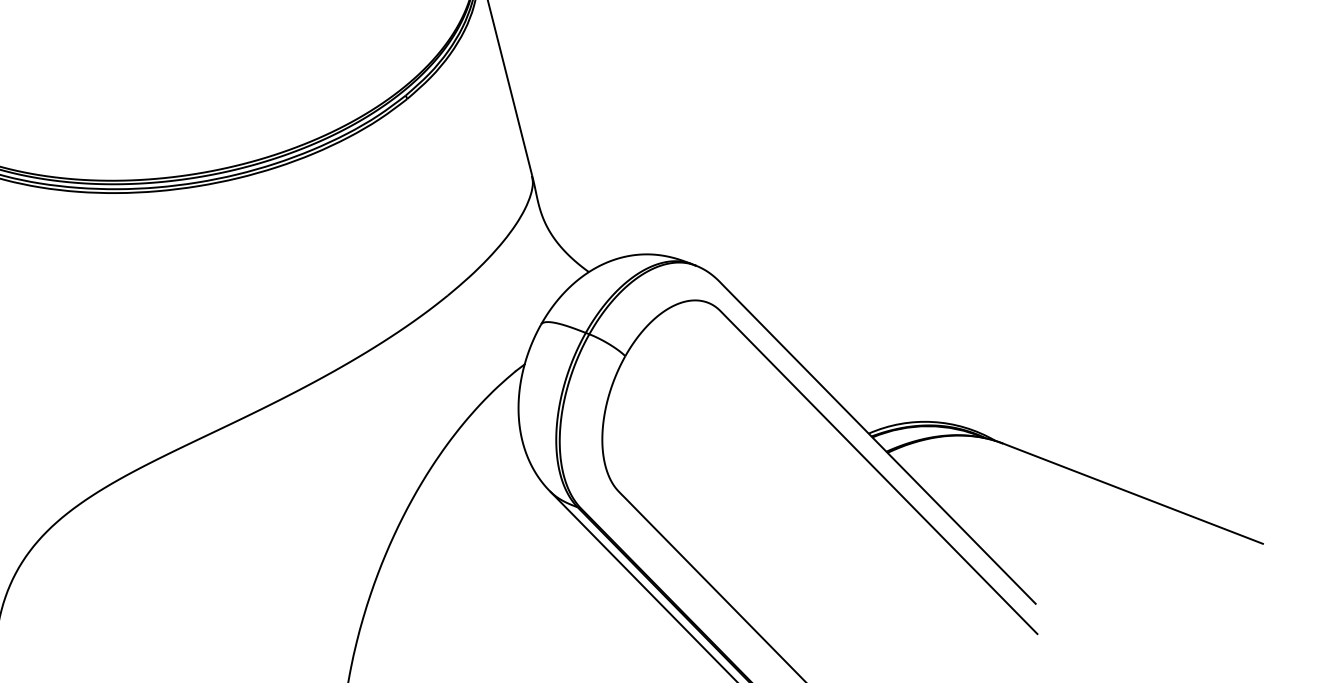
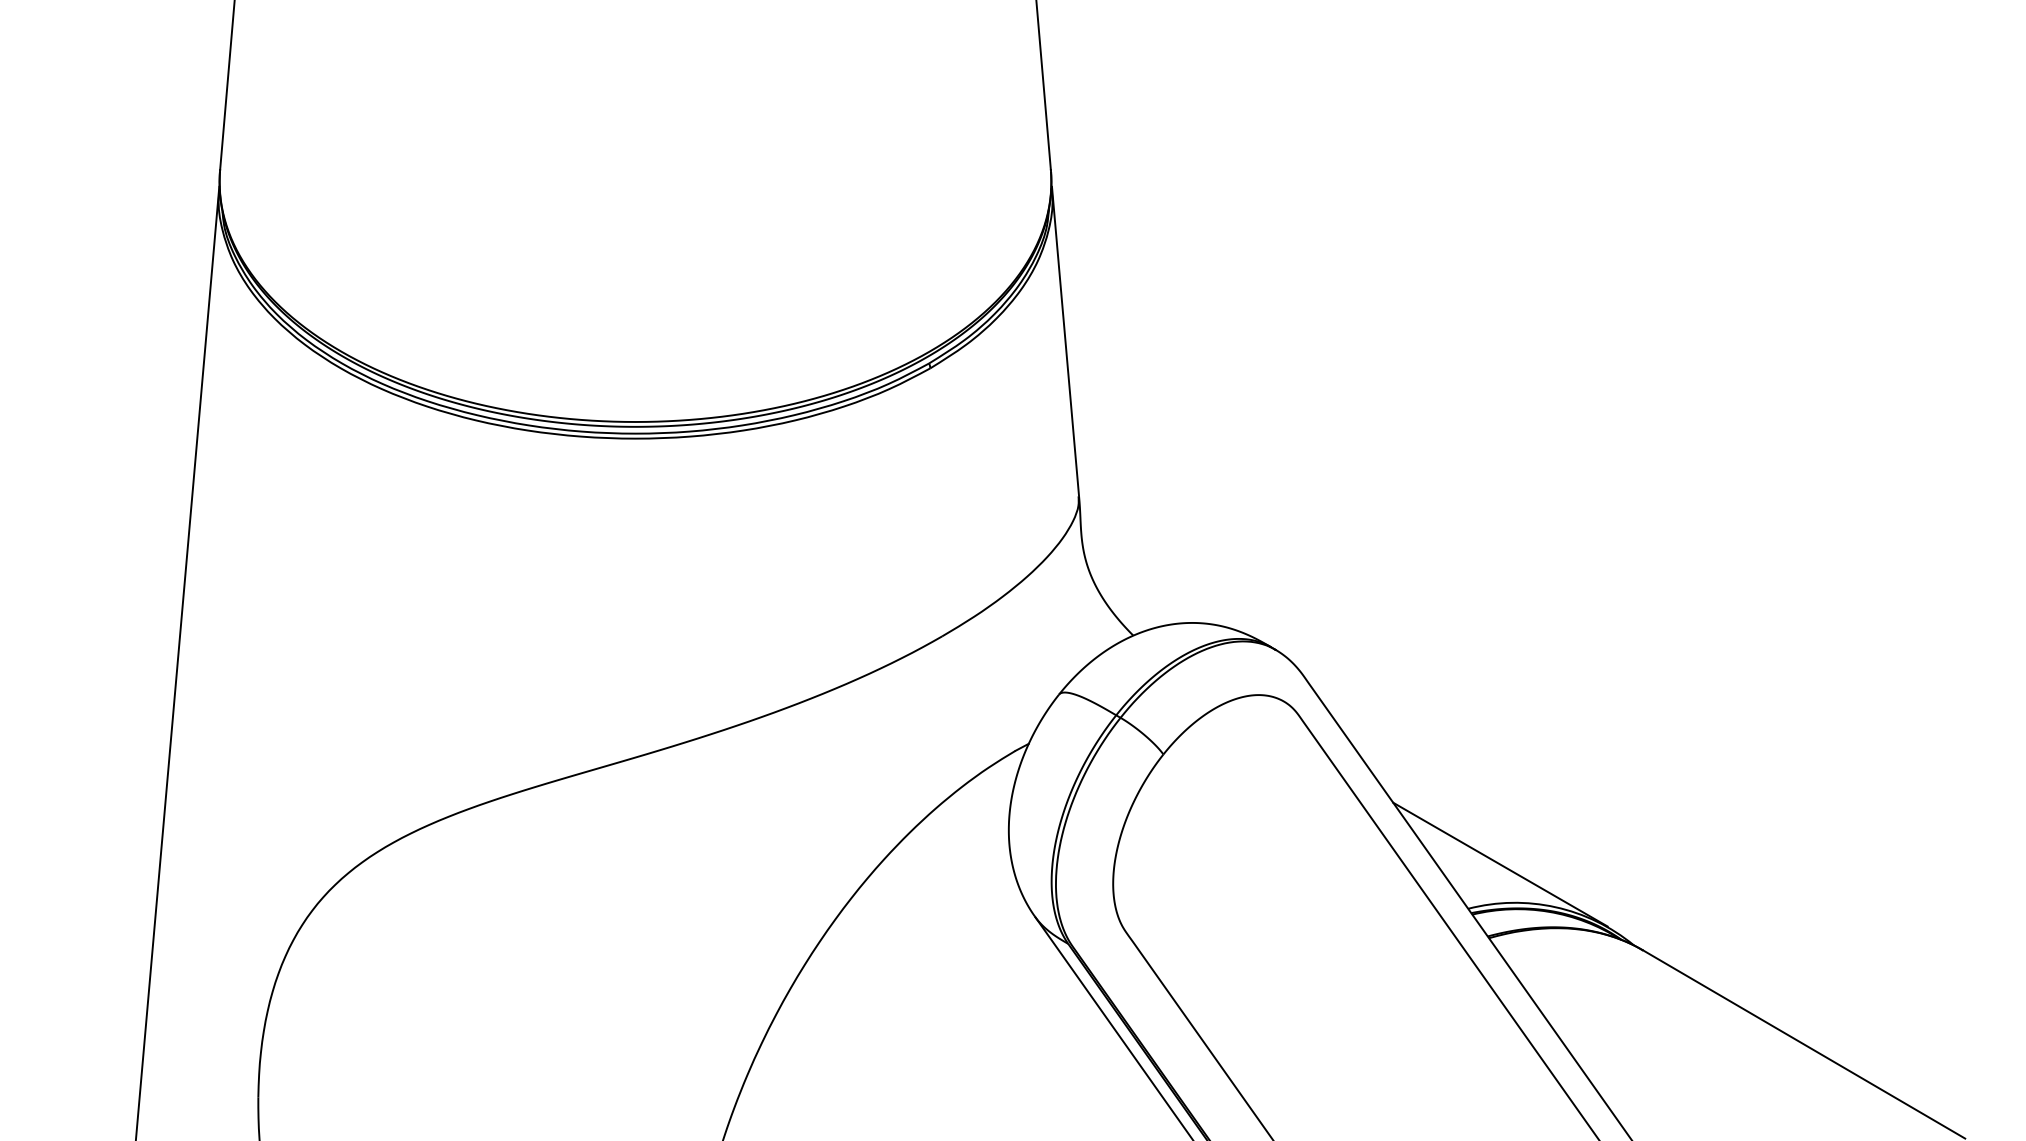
line: (887, 397) -> (1500, 864), added

